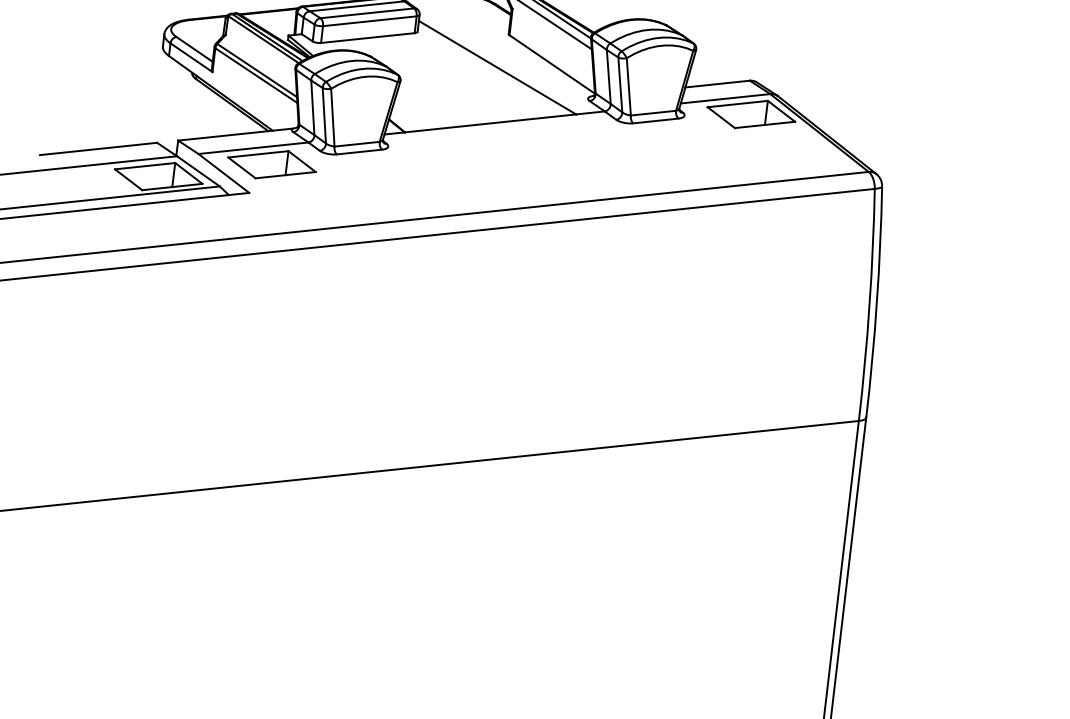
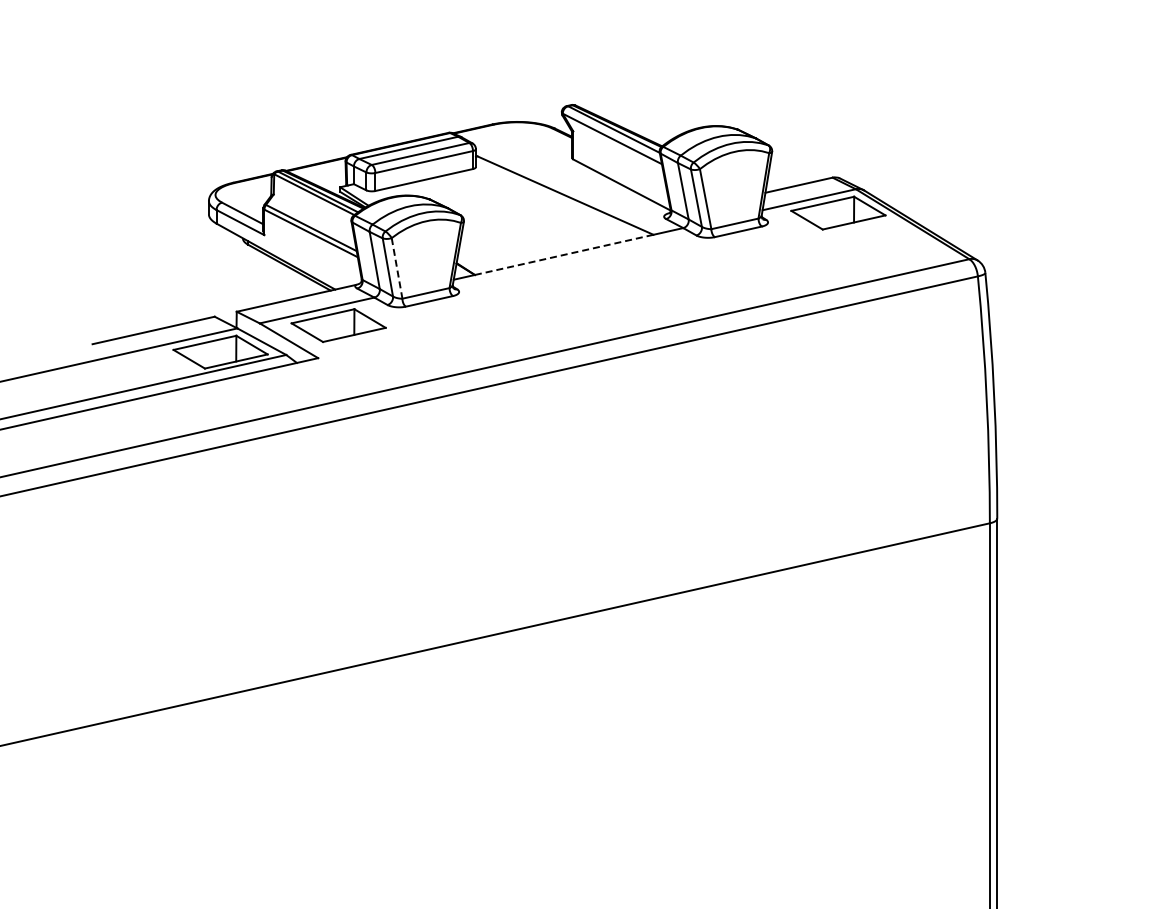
line: (333, 117) -> (397, 268), solid -> dashed
line: (490, 123) -> (564, 254), solid -> dashed

